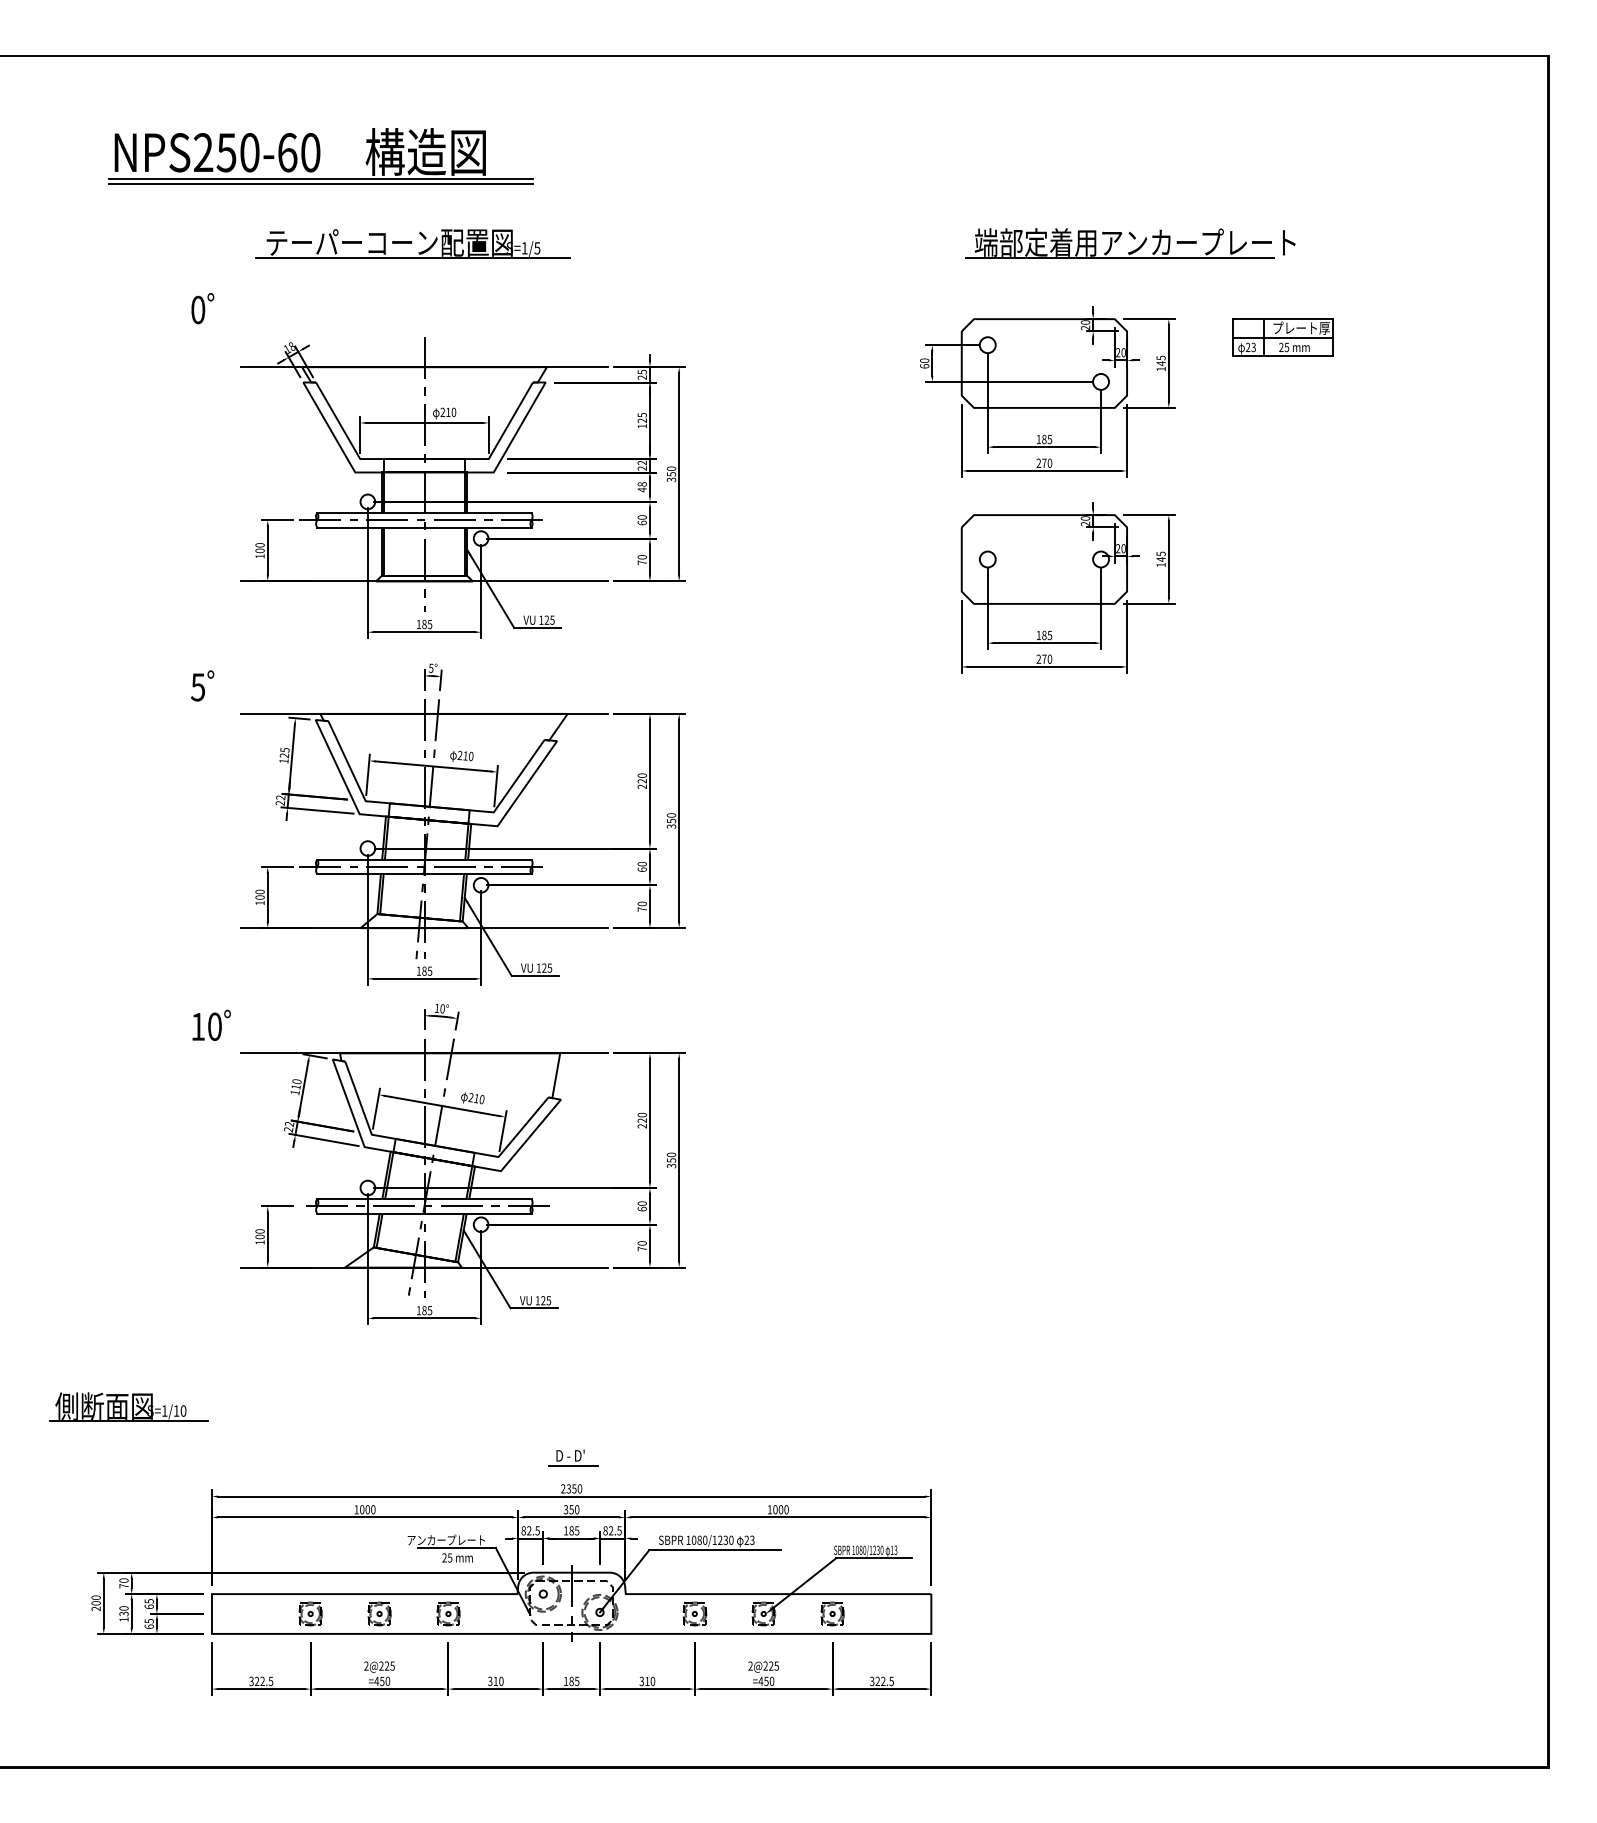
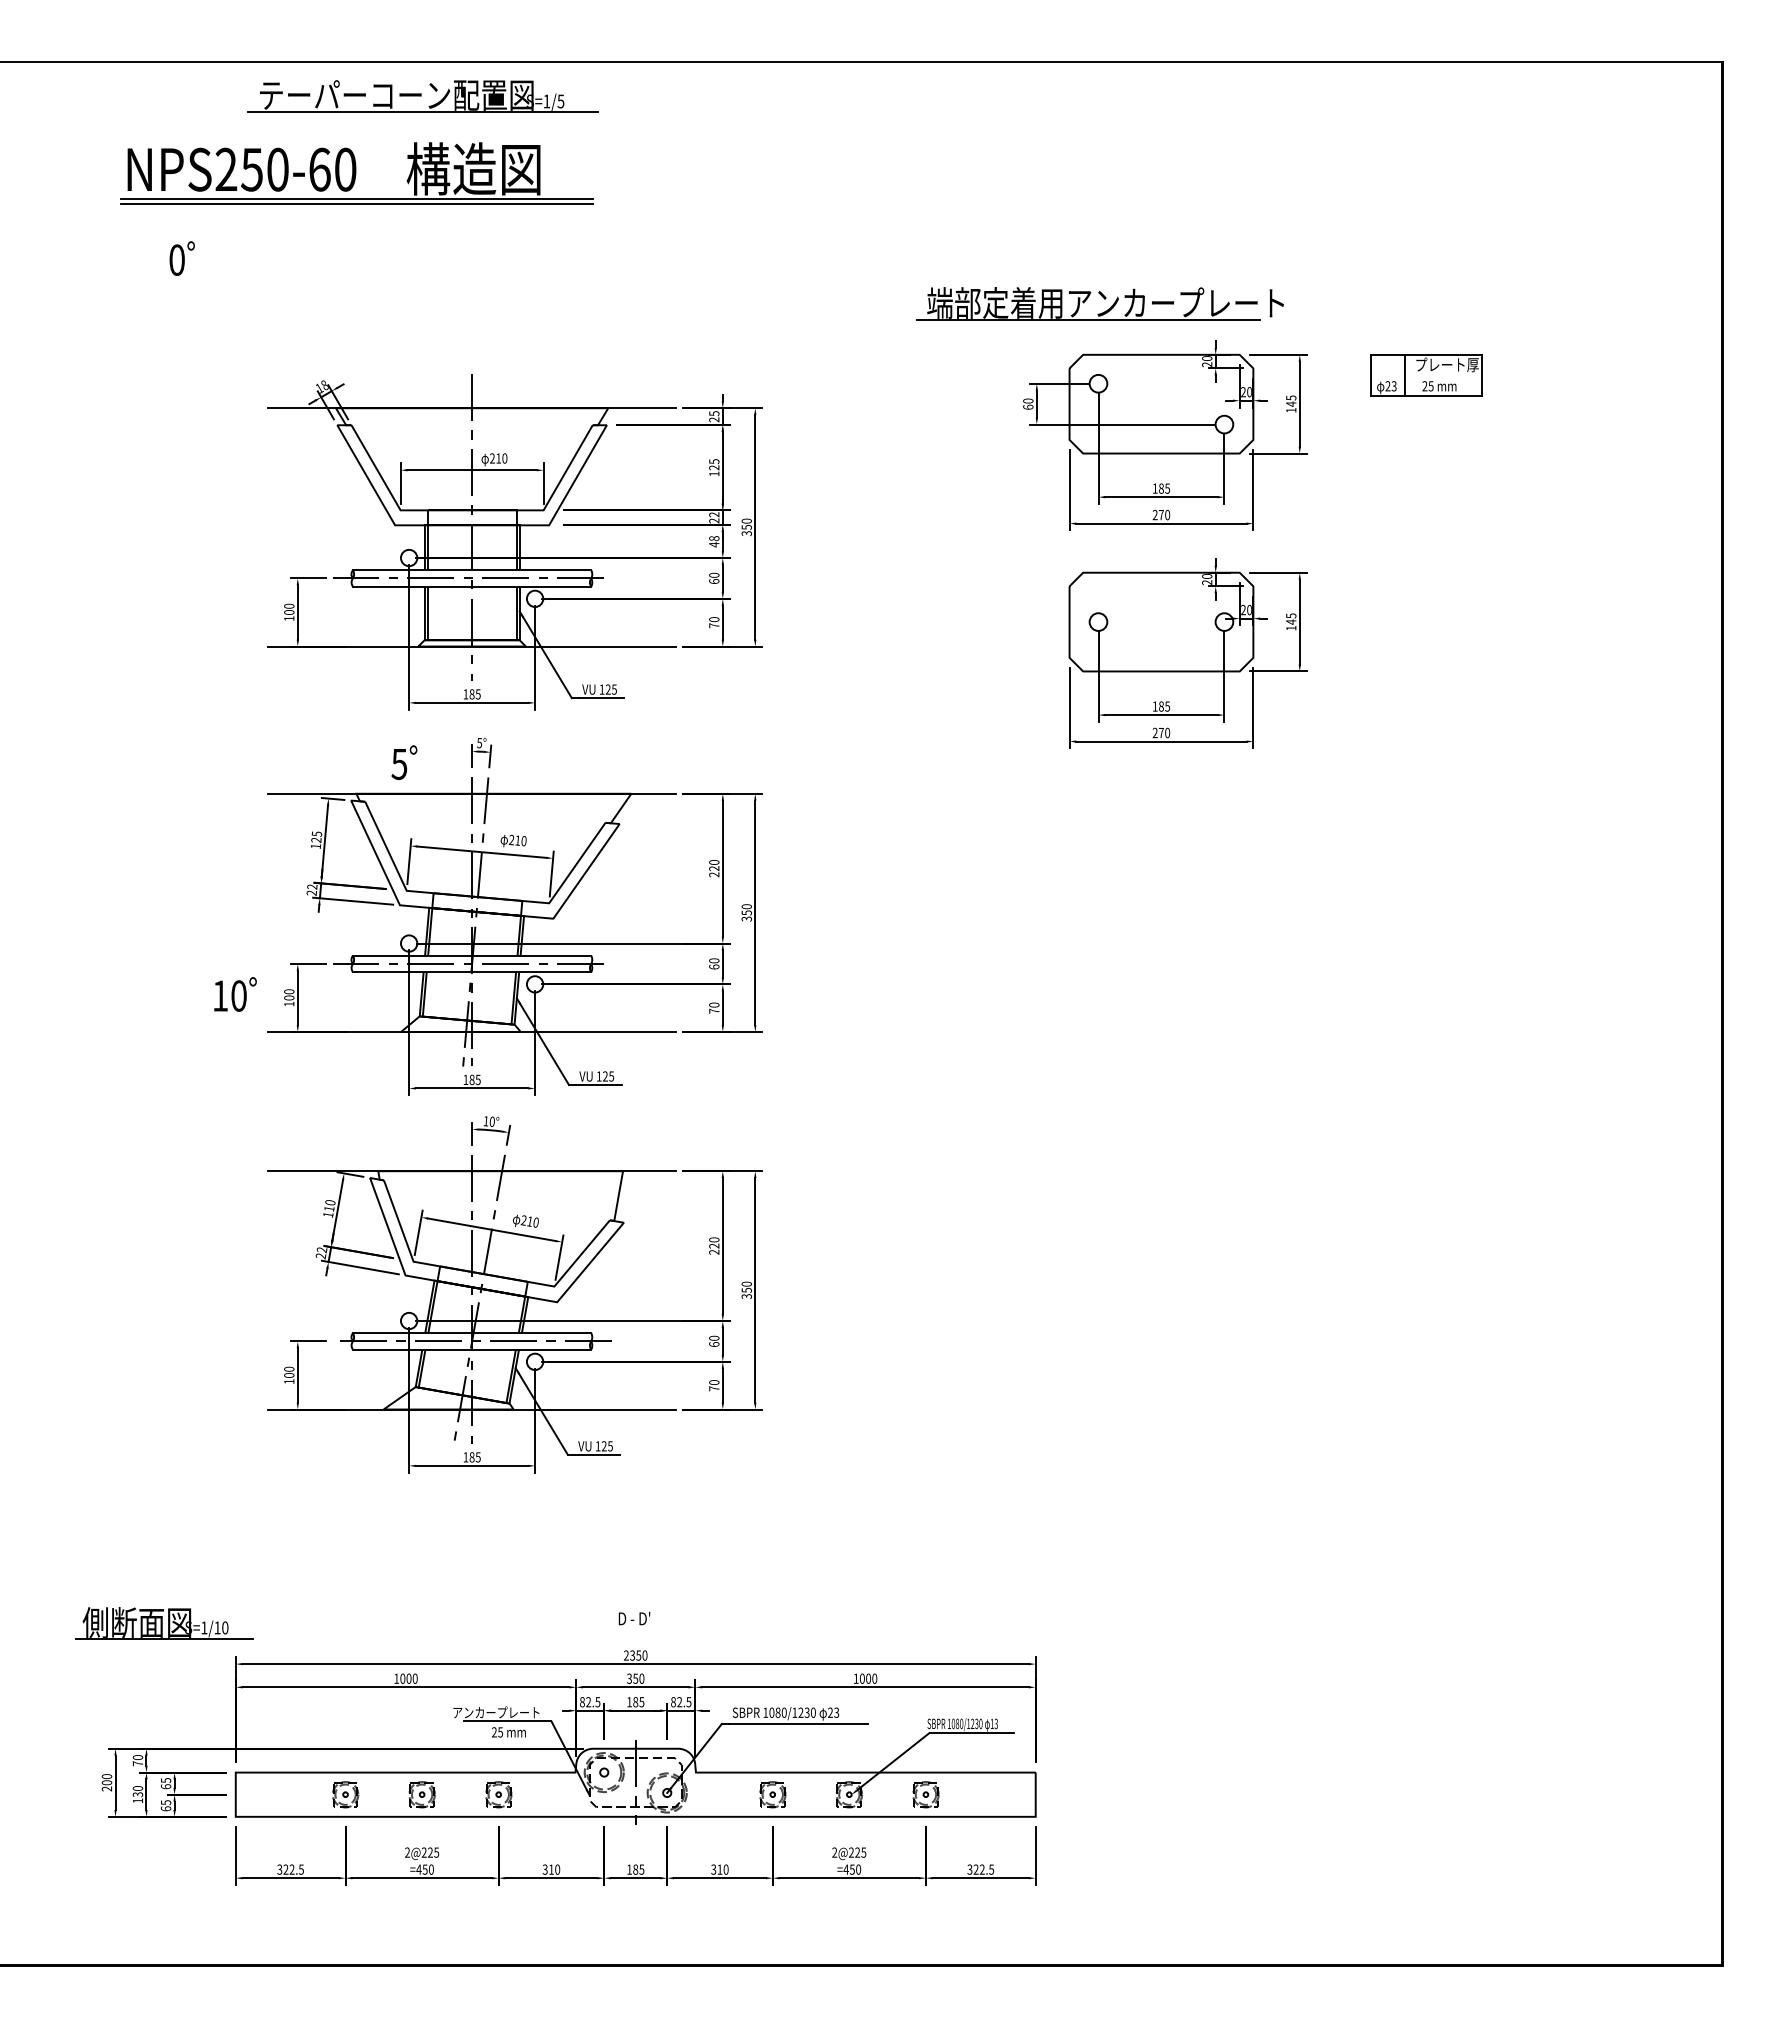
part: (412, 243) -> (422, 96), moved
part: (1130, 243) -> (1100, 304), moved
text: (202, 308) -> (181, 258), moved
line: (1282, 337) -> (1426, 375), removed
text: (202, 685) -> (404, 762), moved
text: (211, 1024) -> (235, 993), moved
part: (128, 1406) -> (164, 1622), moved
line: (573, 1466) -> (637, 1630), removed

